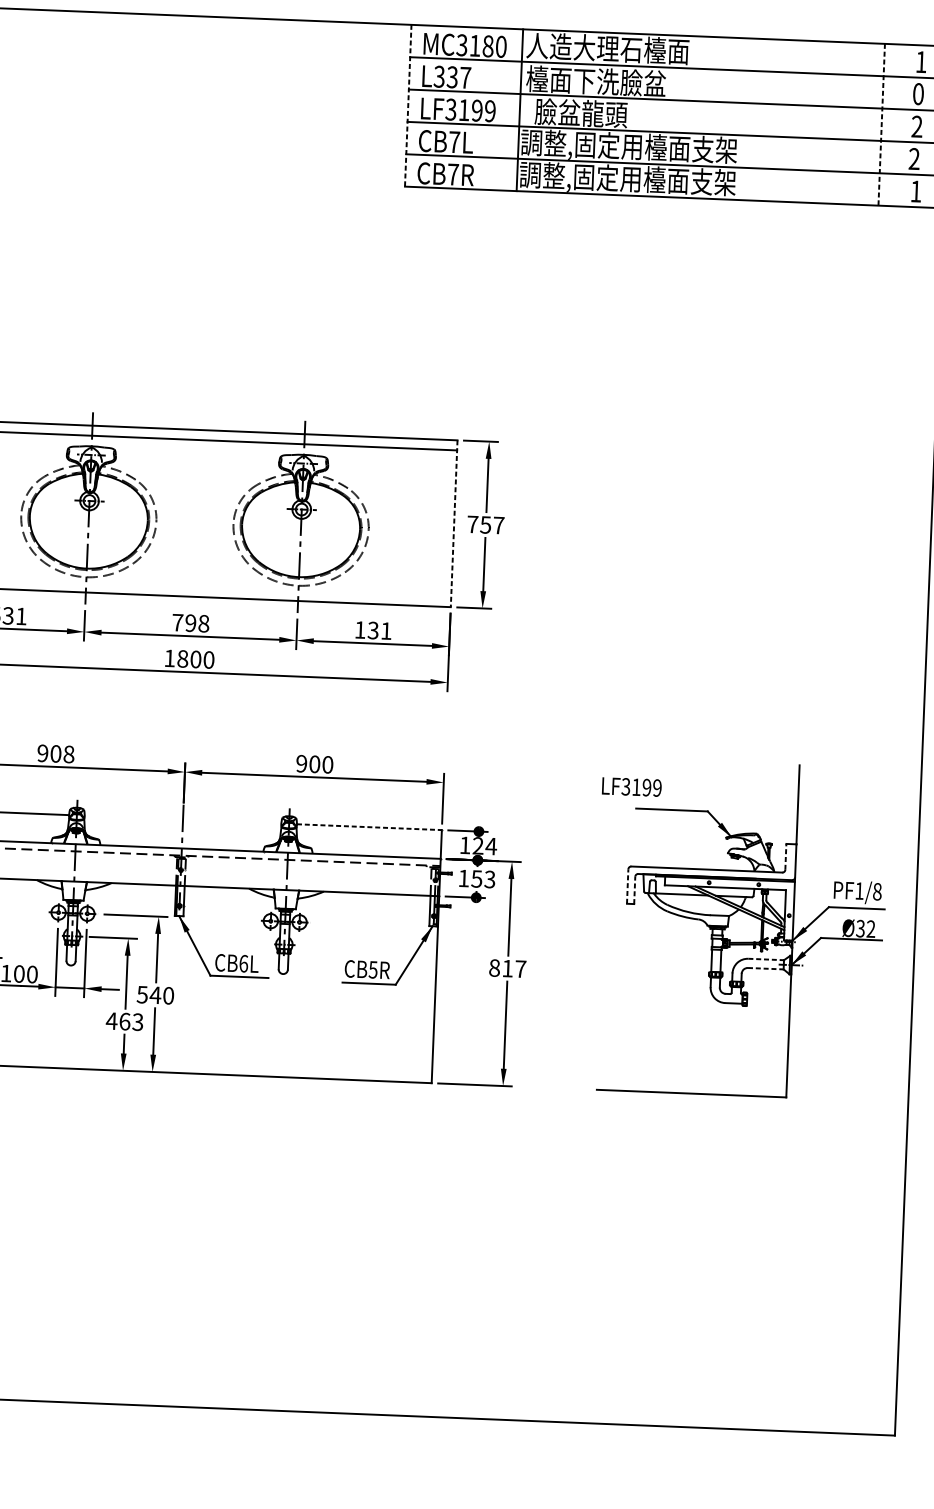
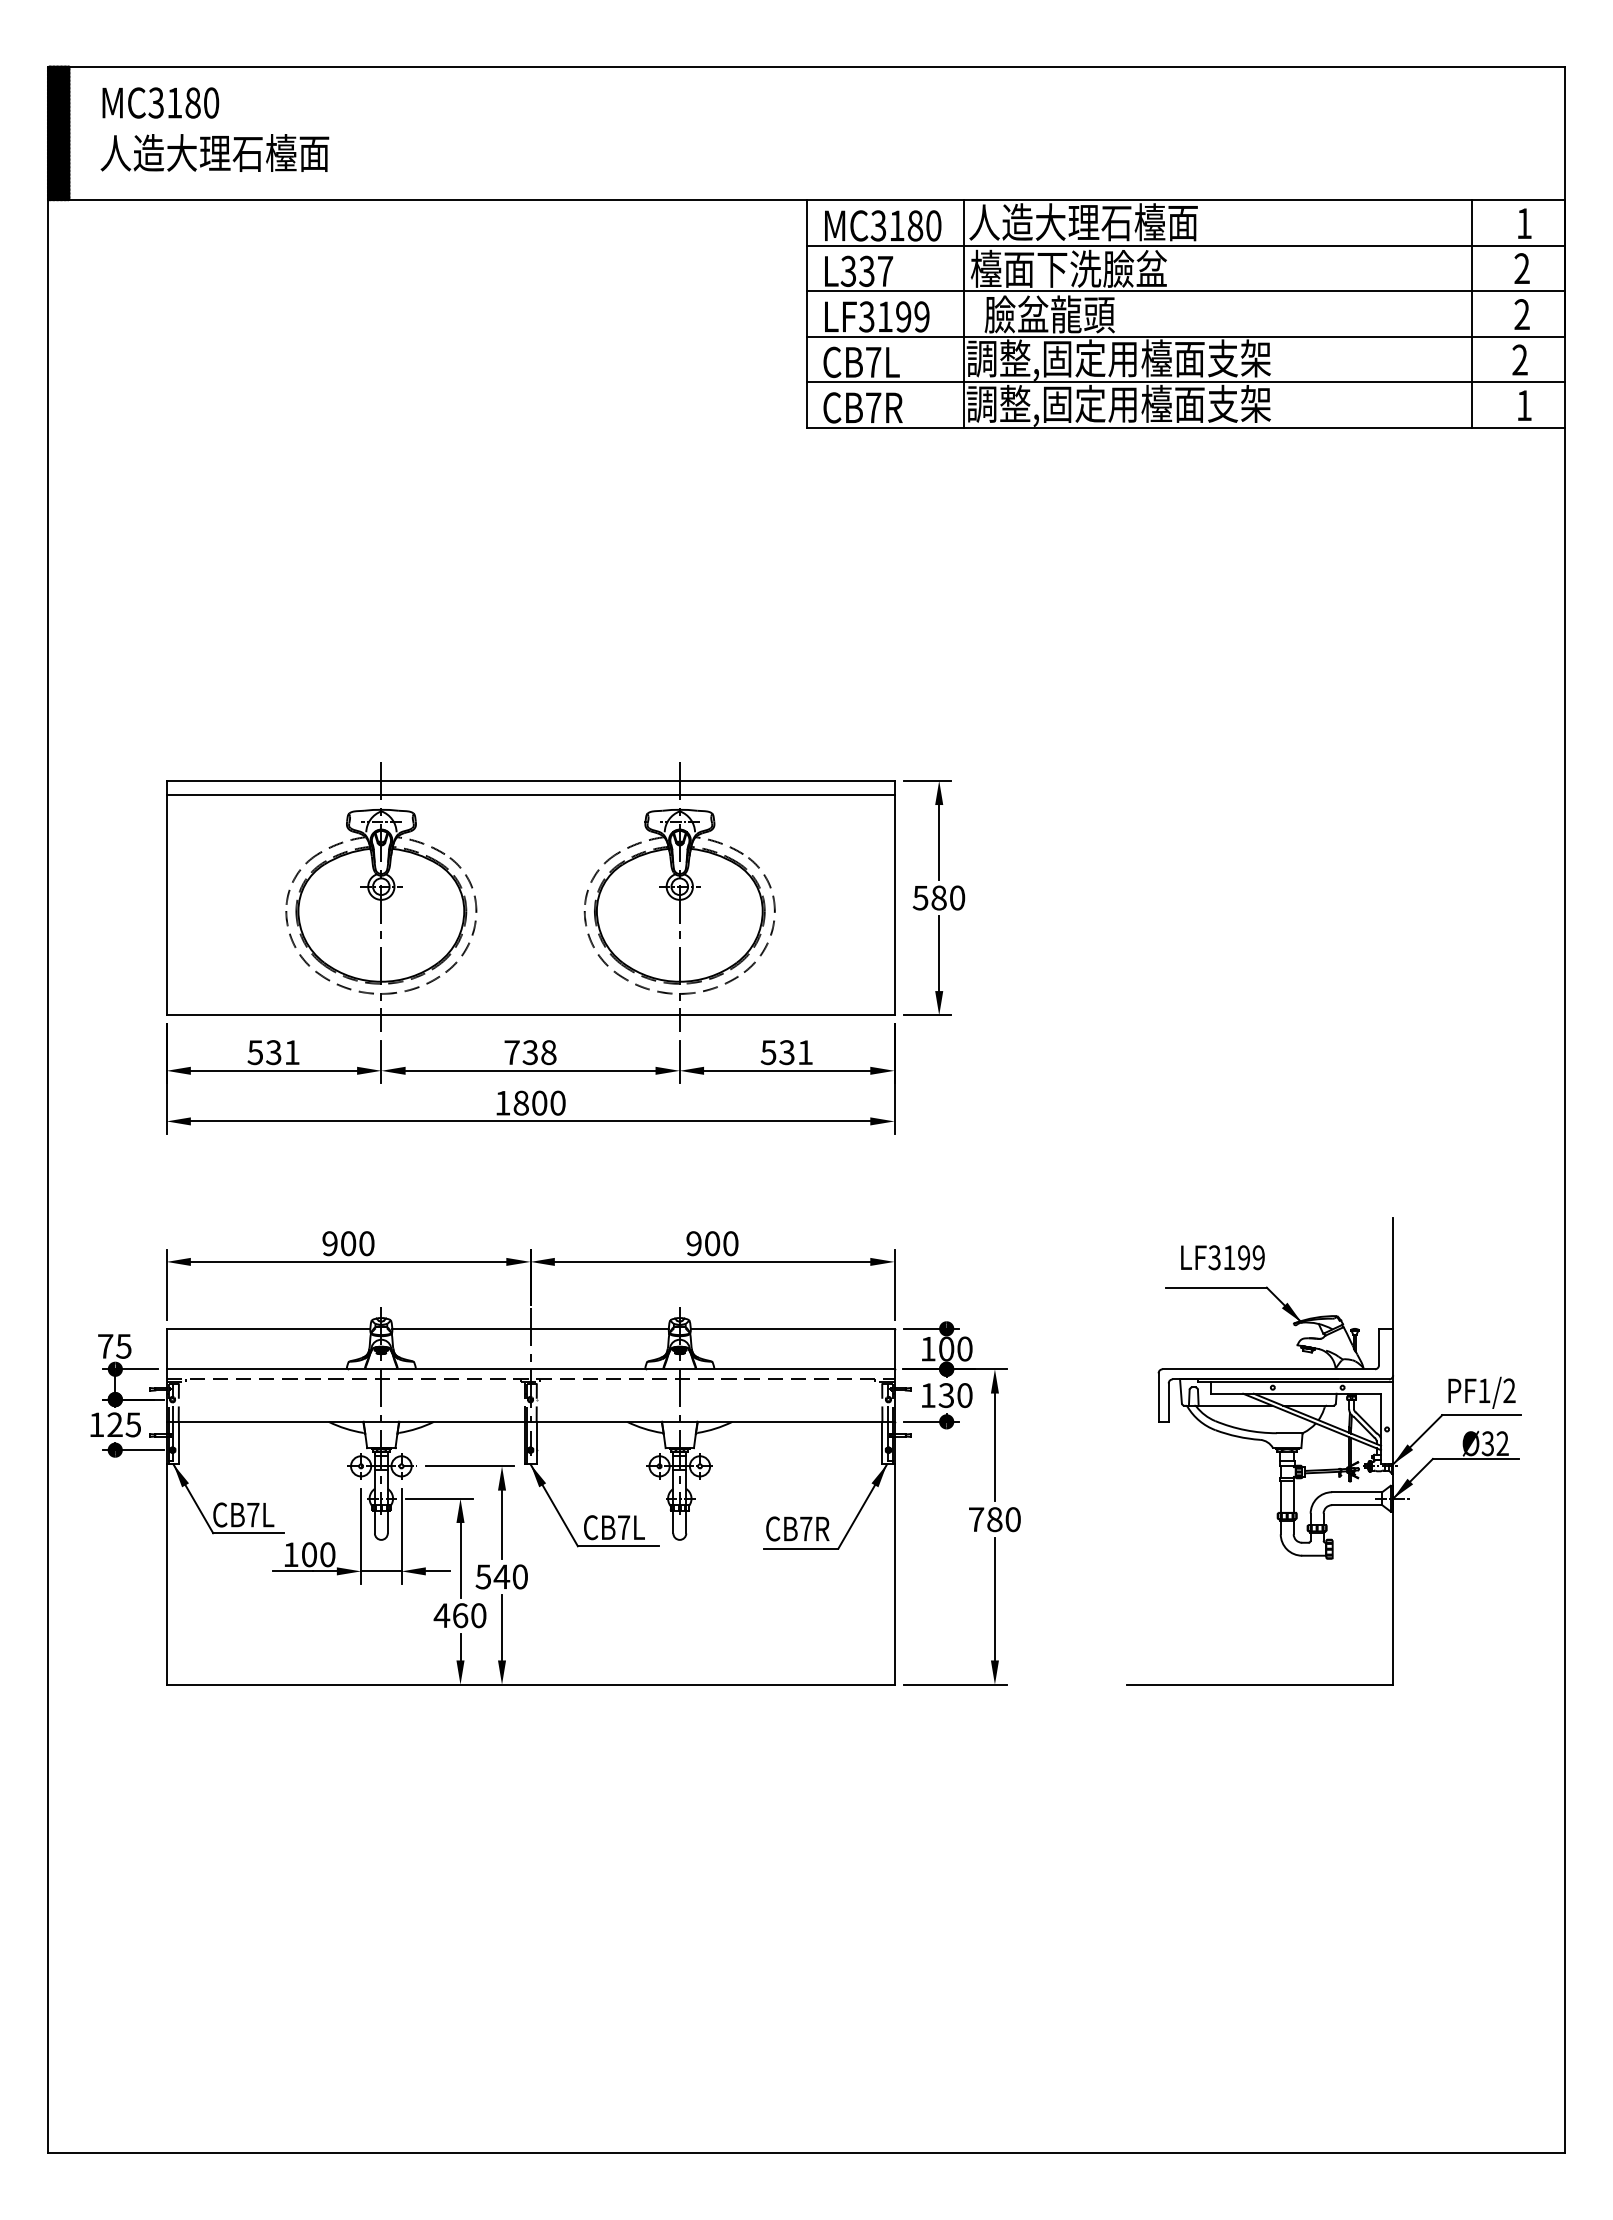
text: (917, 93) -> (1521, 268), 0 -> 2
line: (408, 105) -> (806, 313), dashed -> solid
line: (881, 124) -> (1472, 313), dashed -> solid
line: (454, 524) -> (894, 898), dashed -> solid
text: (485, 524) -> (938, 897), 757 -> 580
text: (190, 623) -> (529, 1052), 798 -> 738
text: (360, 629) -> (768, 1052), 131 -> 531
text: (68, 754) -> (366, 1243), 908 -> 900
text: (631, 786) -> (1222, 1257), moved
line: (182, 819) -> (530, 1328), added
line: (369, 826) -> (792, 1328), dashed -> solid
text: (485, 845) -> (956, 1348), 124 -> 100
line: (786, 856) -> (1379, 1346), dashed -> solid
text: (483, 879) -> (955, 1395), 153 -> 130
line: (627, 886) -> (1158, 1397), dashed -> solid
line: (634, 890) -> (1168, 1402), dashed -> solid
text: (877, 891) -> (1509, 1390), PF1/8 -> PF1/2
line: (766, 959) -> (1357, 1492), dashed -> solid
text: (244, 963) -> (624, 1527), CB6L -> CB7L
text: (507, 968) -> (994, 1519), 817 -> 780
line: (766, 968) -> (1357, 1505), dashed -> solid
text: (372, 969) -> (805, 1528), CB5R -> CB7R
text: (137, 1022) -> (478, 1615), 463 -> 460

